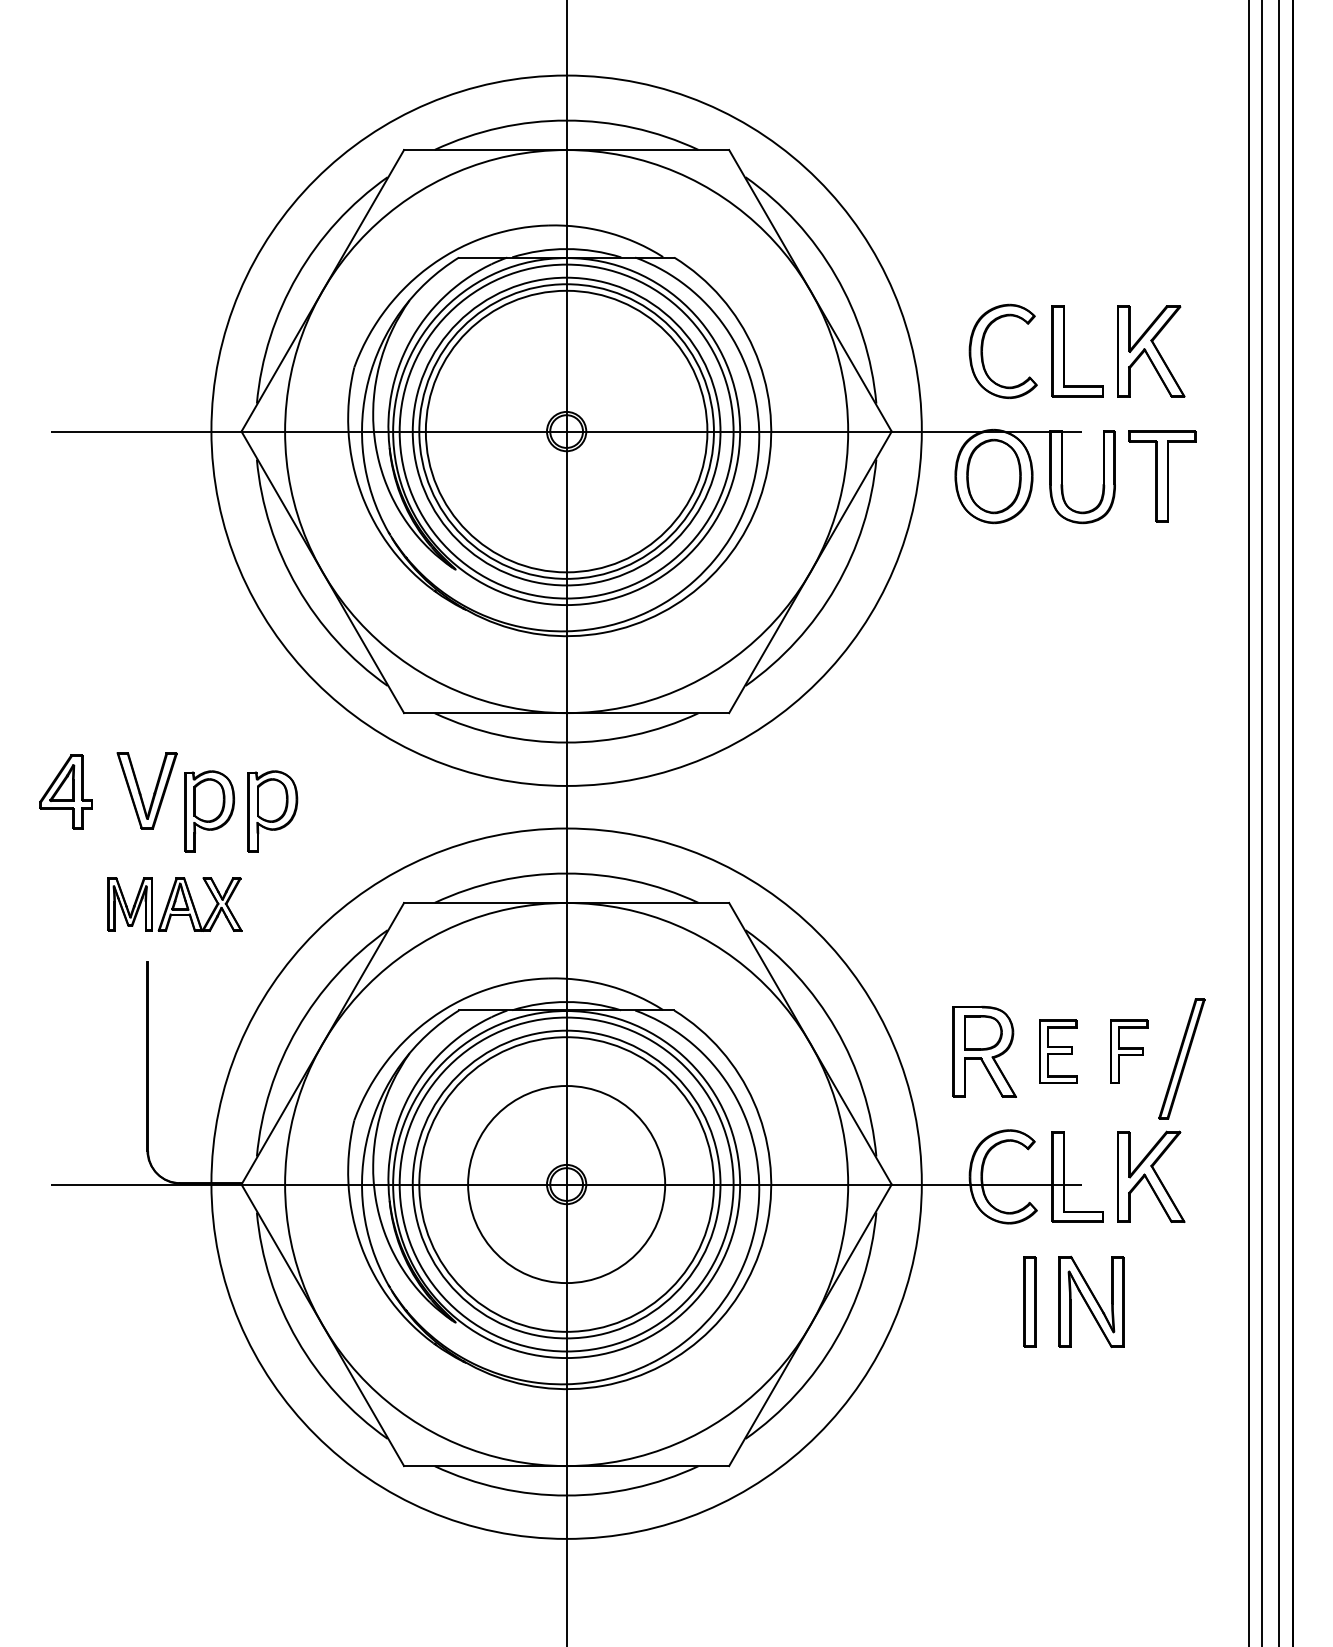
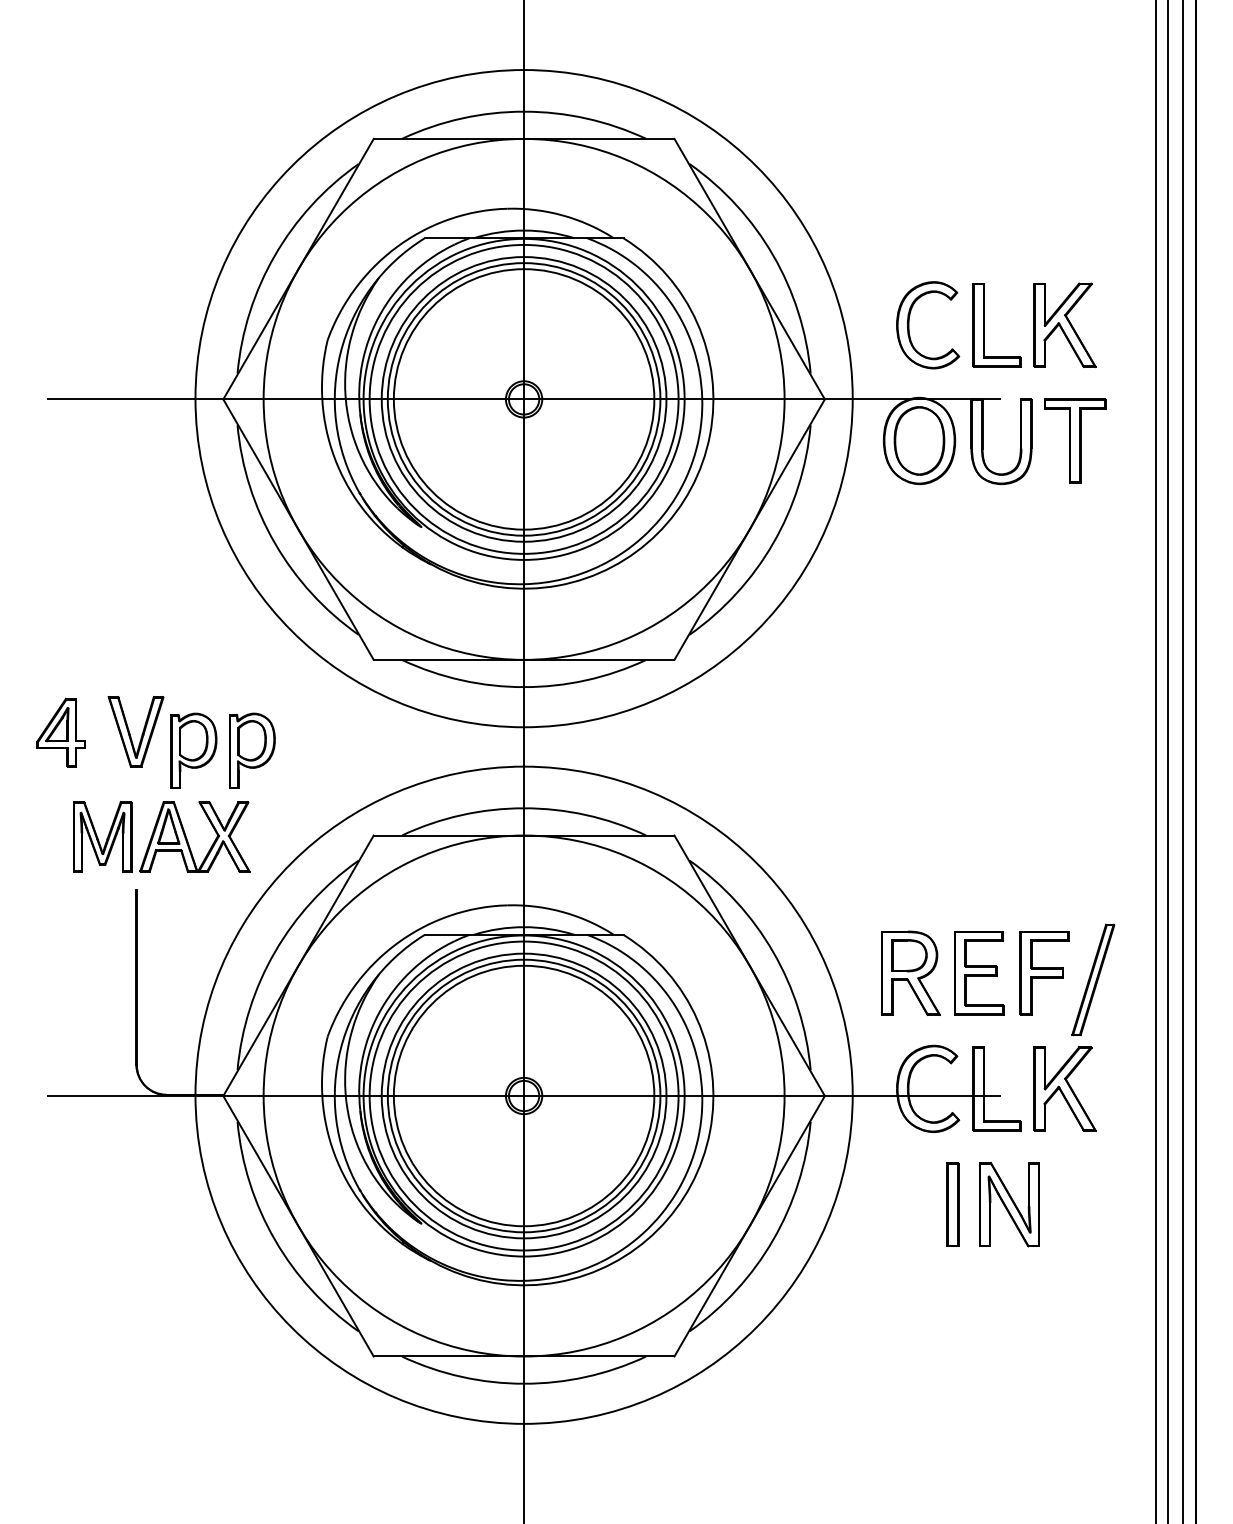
part: (174, 904) -> (161, 836), size x1.43
part: (1058, 1052) -> (979, 973), size x1.43
part: (1129, 1052) -> (1044, 973), size x1.43
circle: (565, 1183) -> (523, 1095), size x1.43

